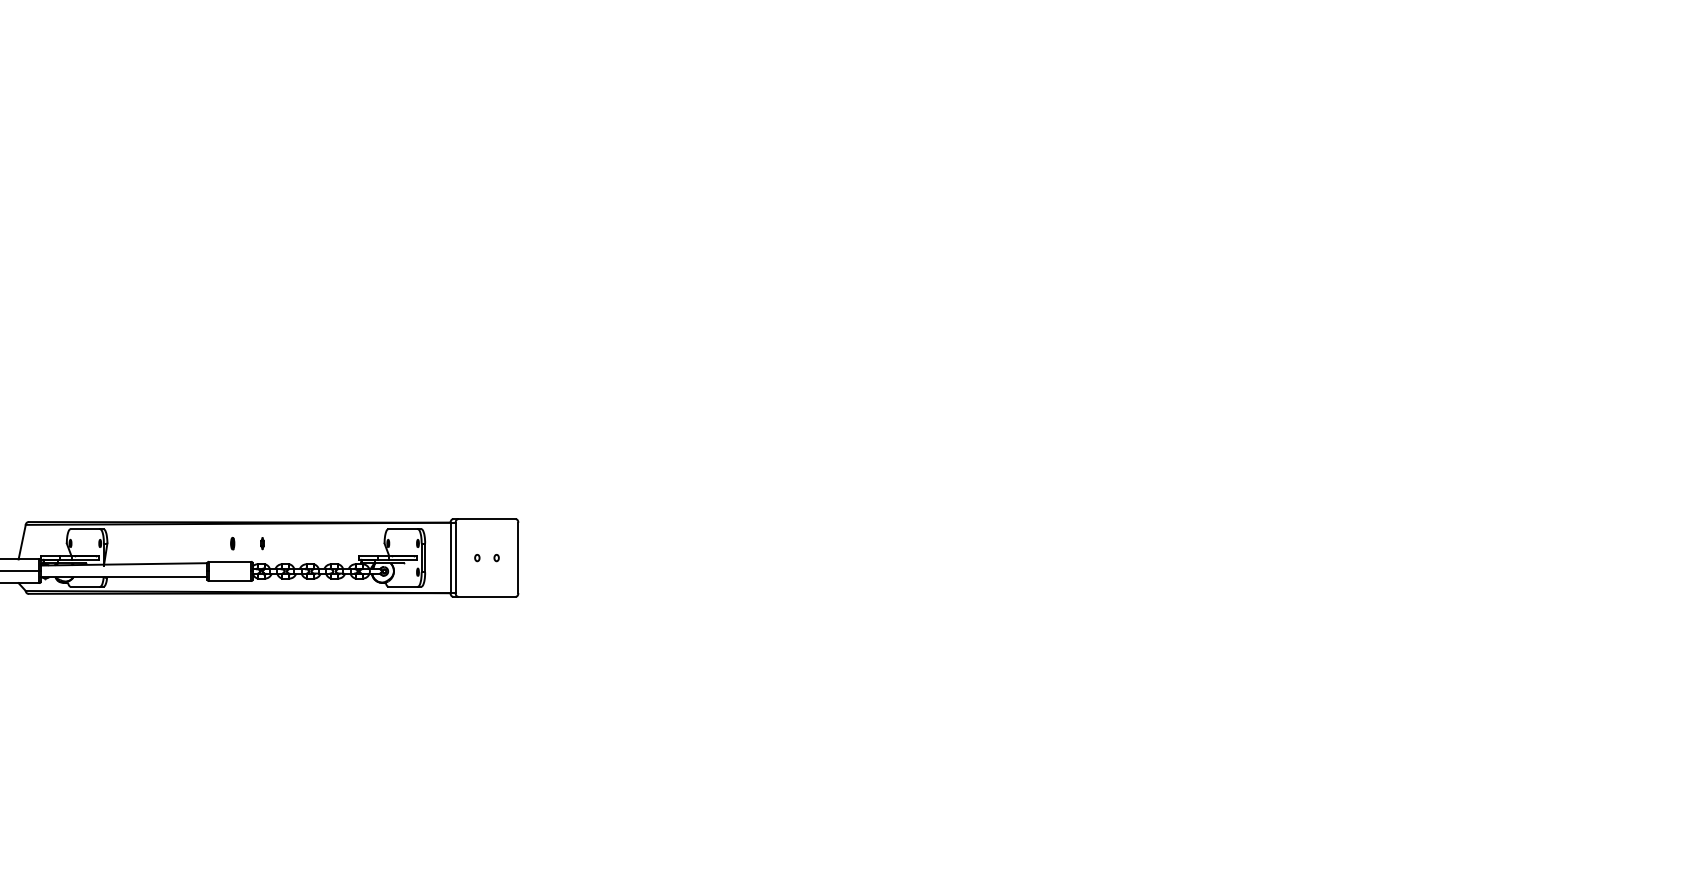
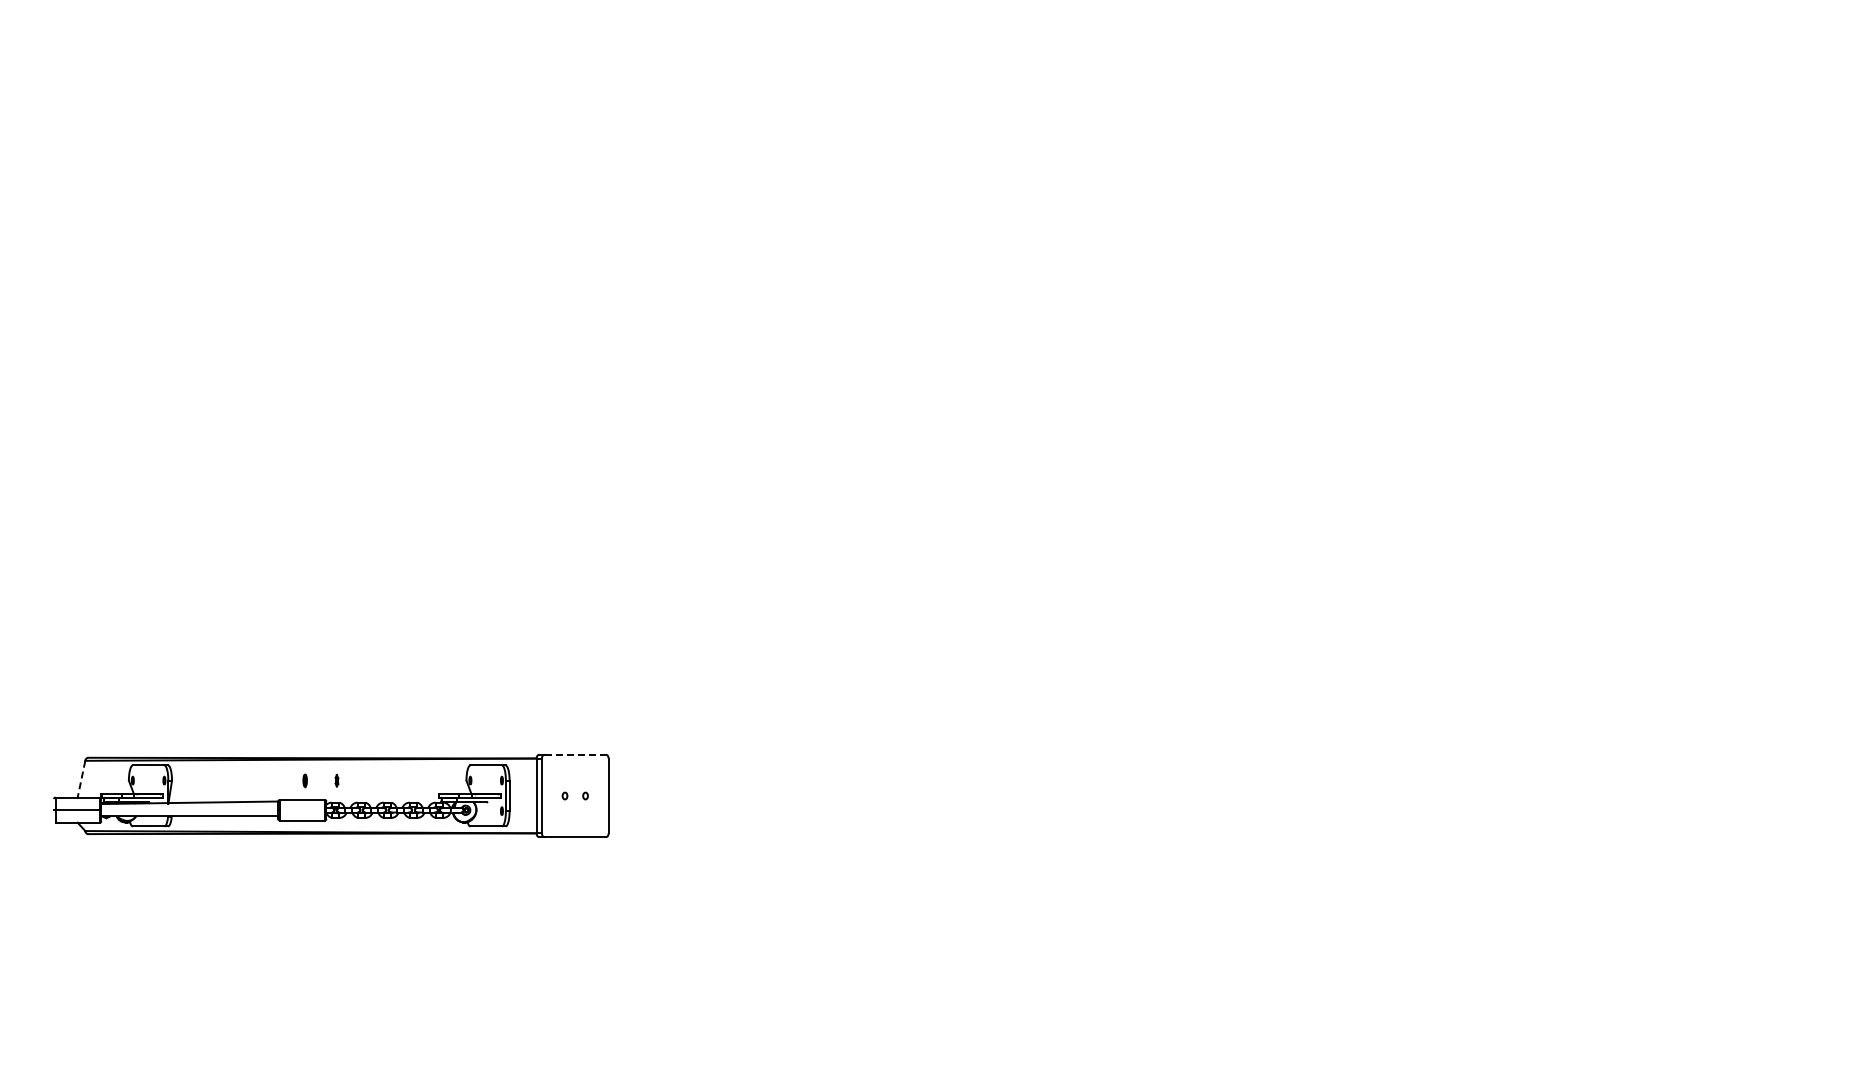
line: (487, 518) -> (575, 754), solid -> dashed
line: (22, 542) -> (81, 779), solid -> dashed

